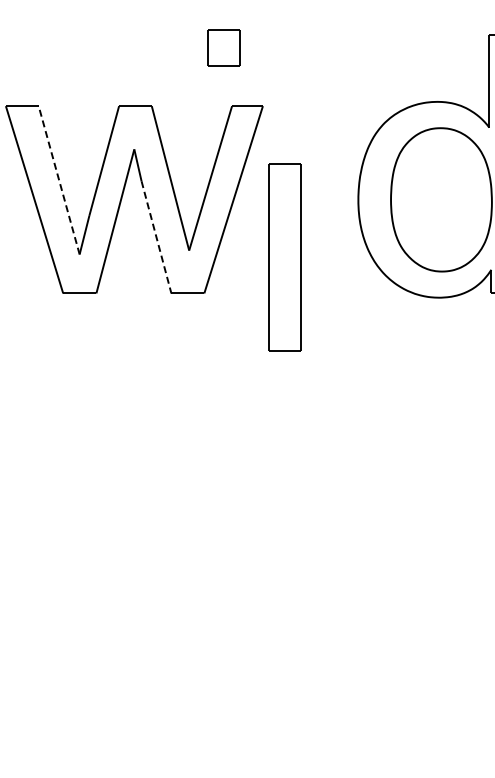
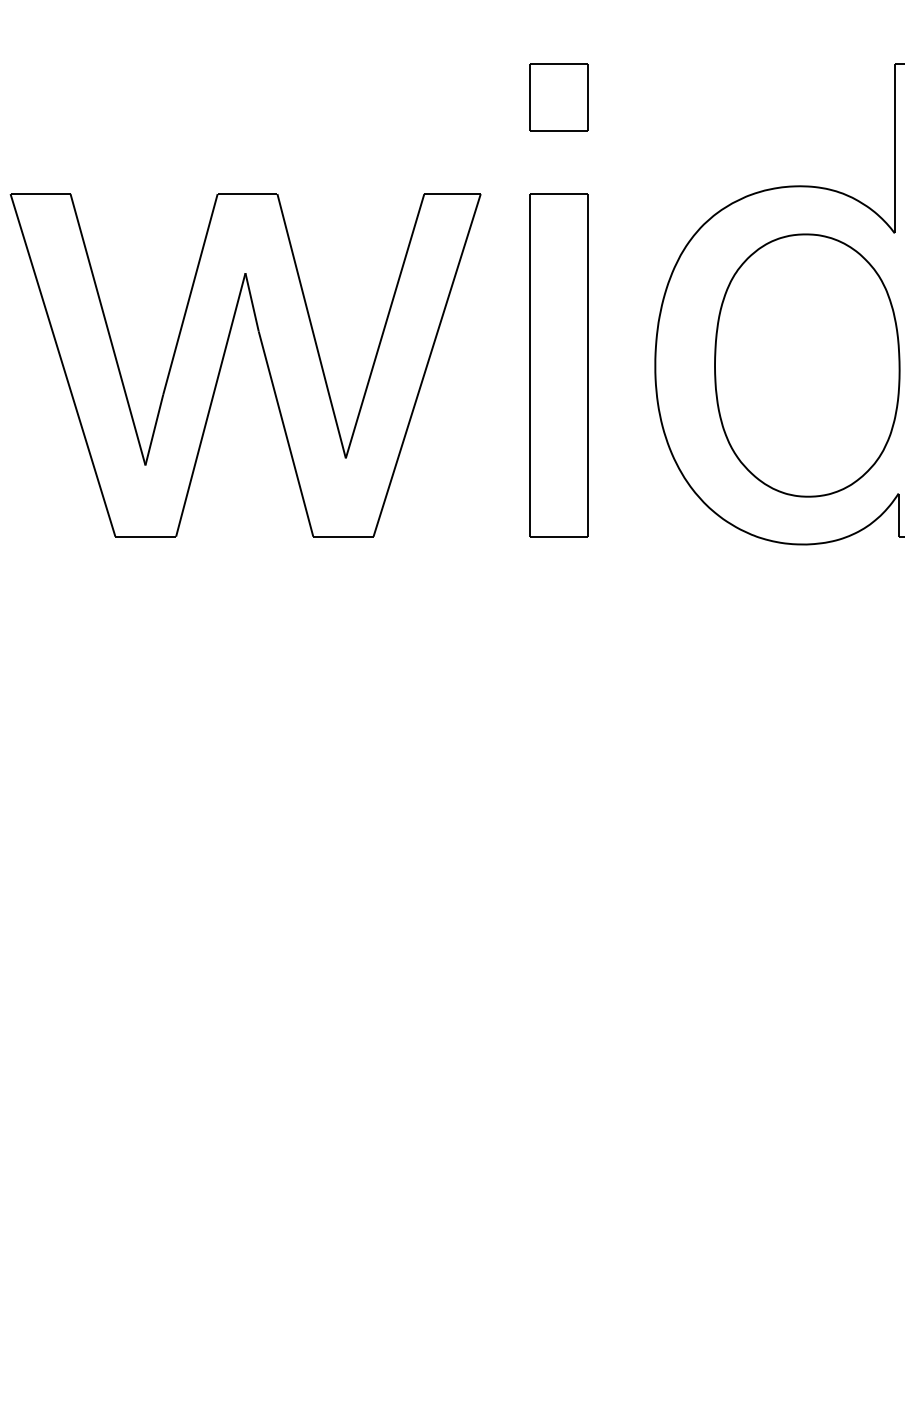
part: (223, 47) -> (558, 95), moved
line: (59, 180) -> (108, 330), dashed -> solid
line: (156, 237) -> (286, 434), dashed -> solid
part: (284, 257) -> (558, 364), moved

